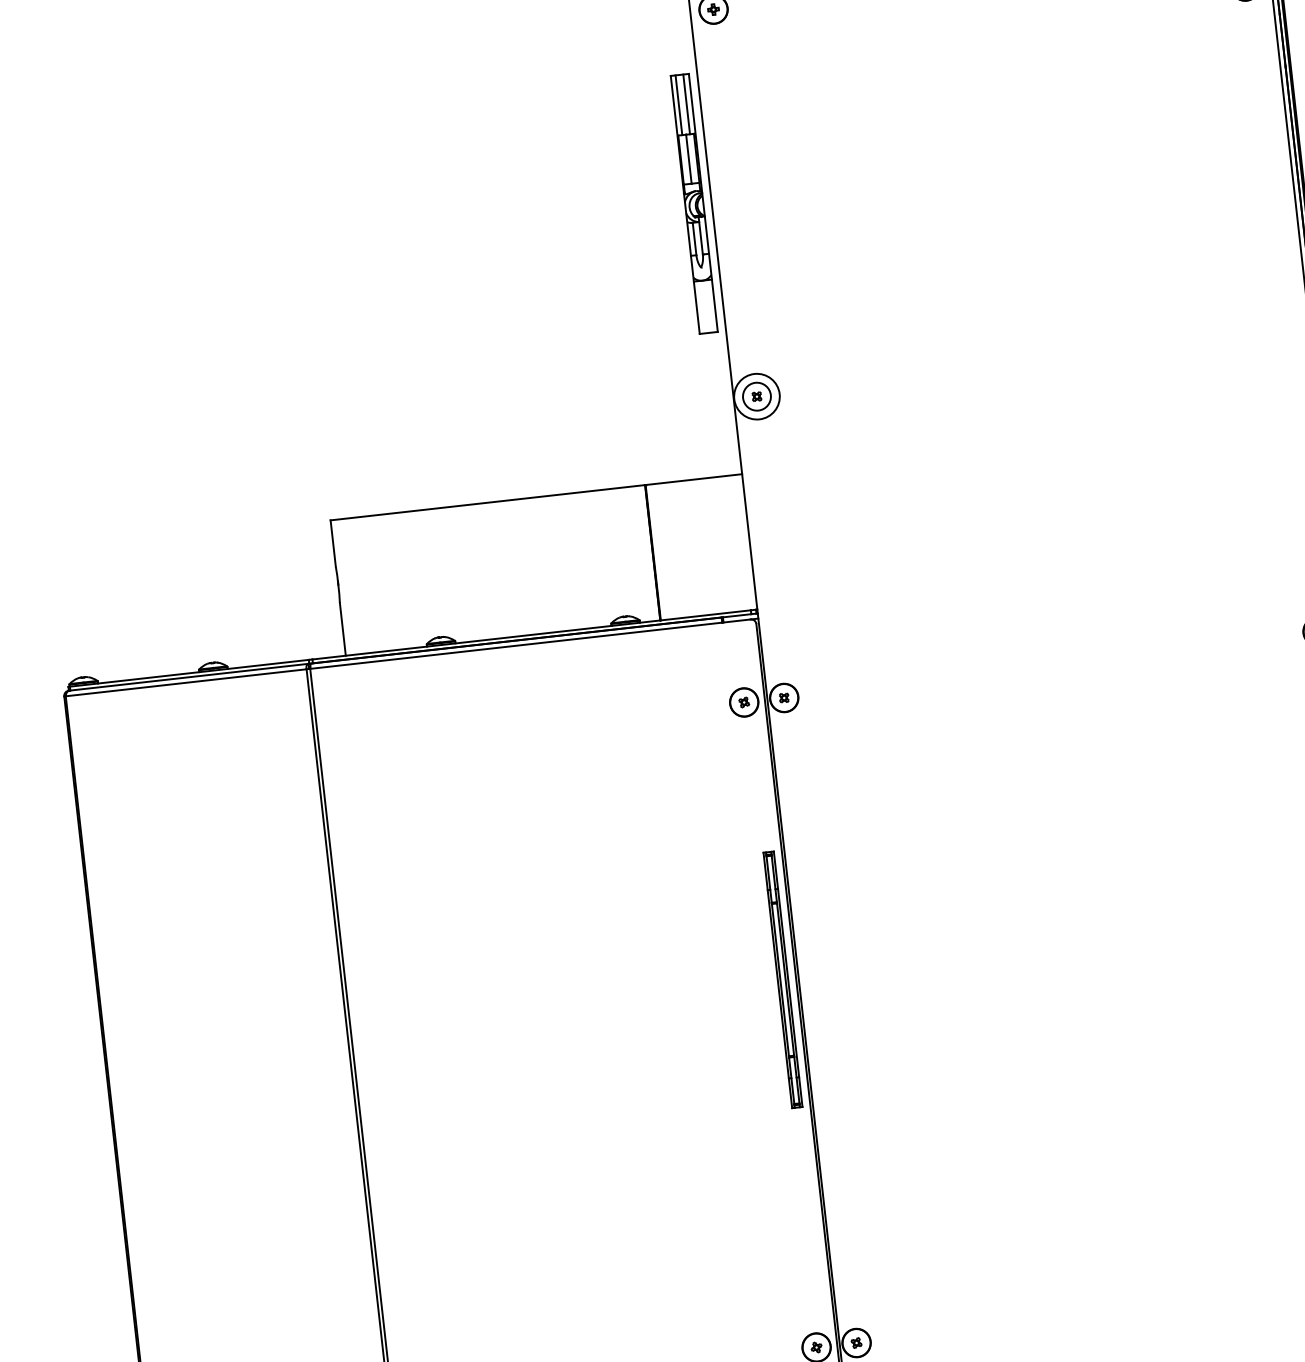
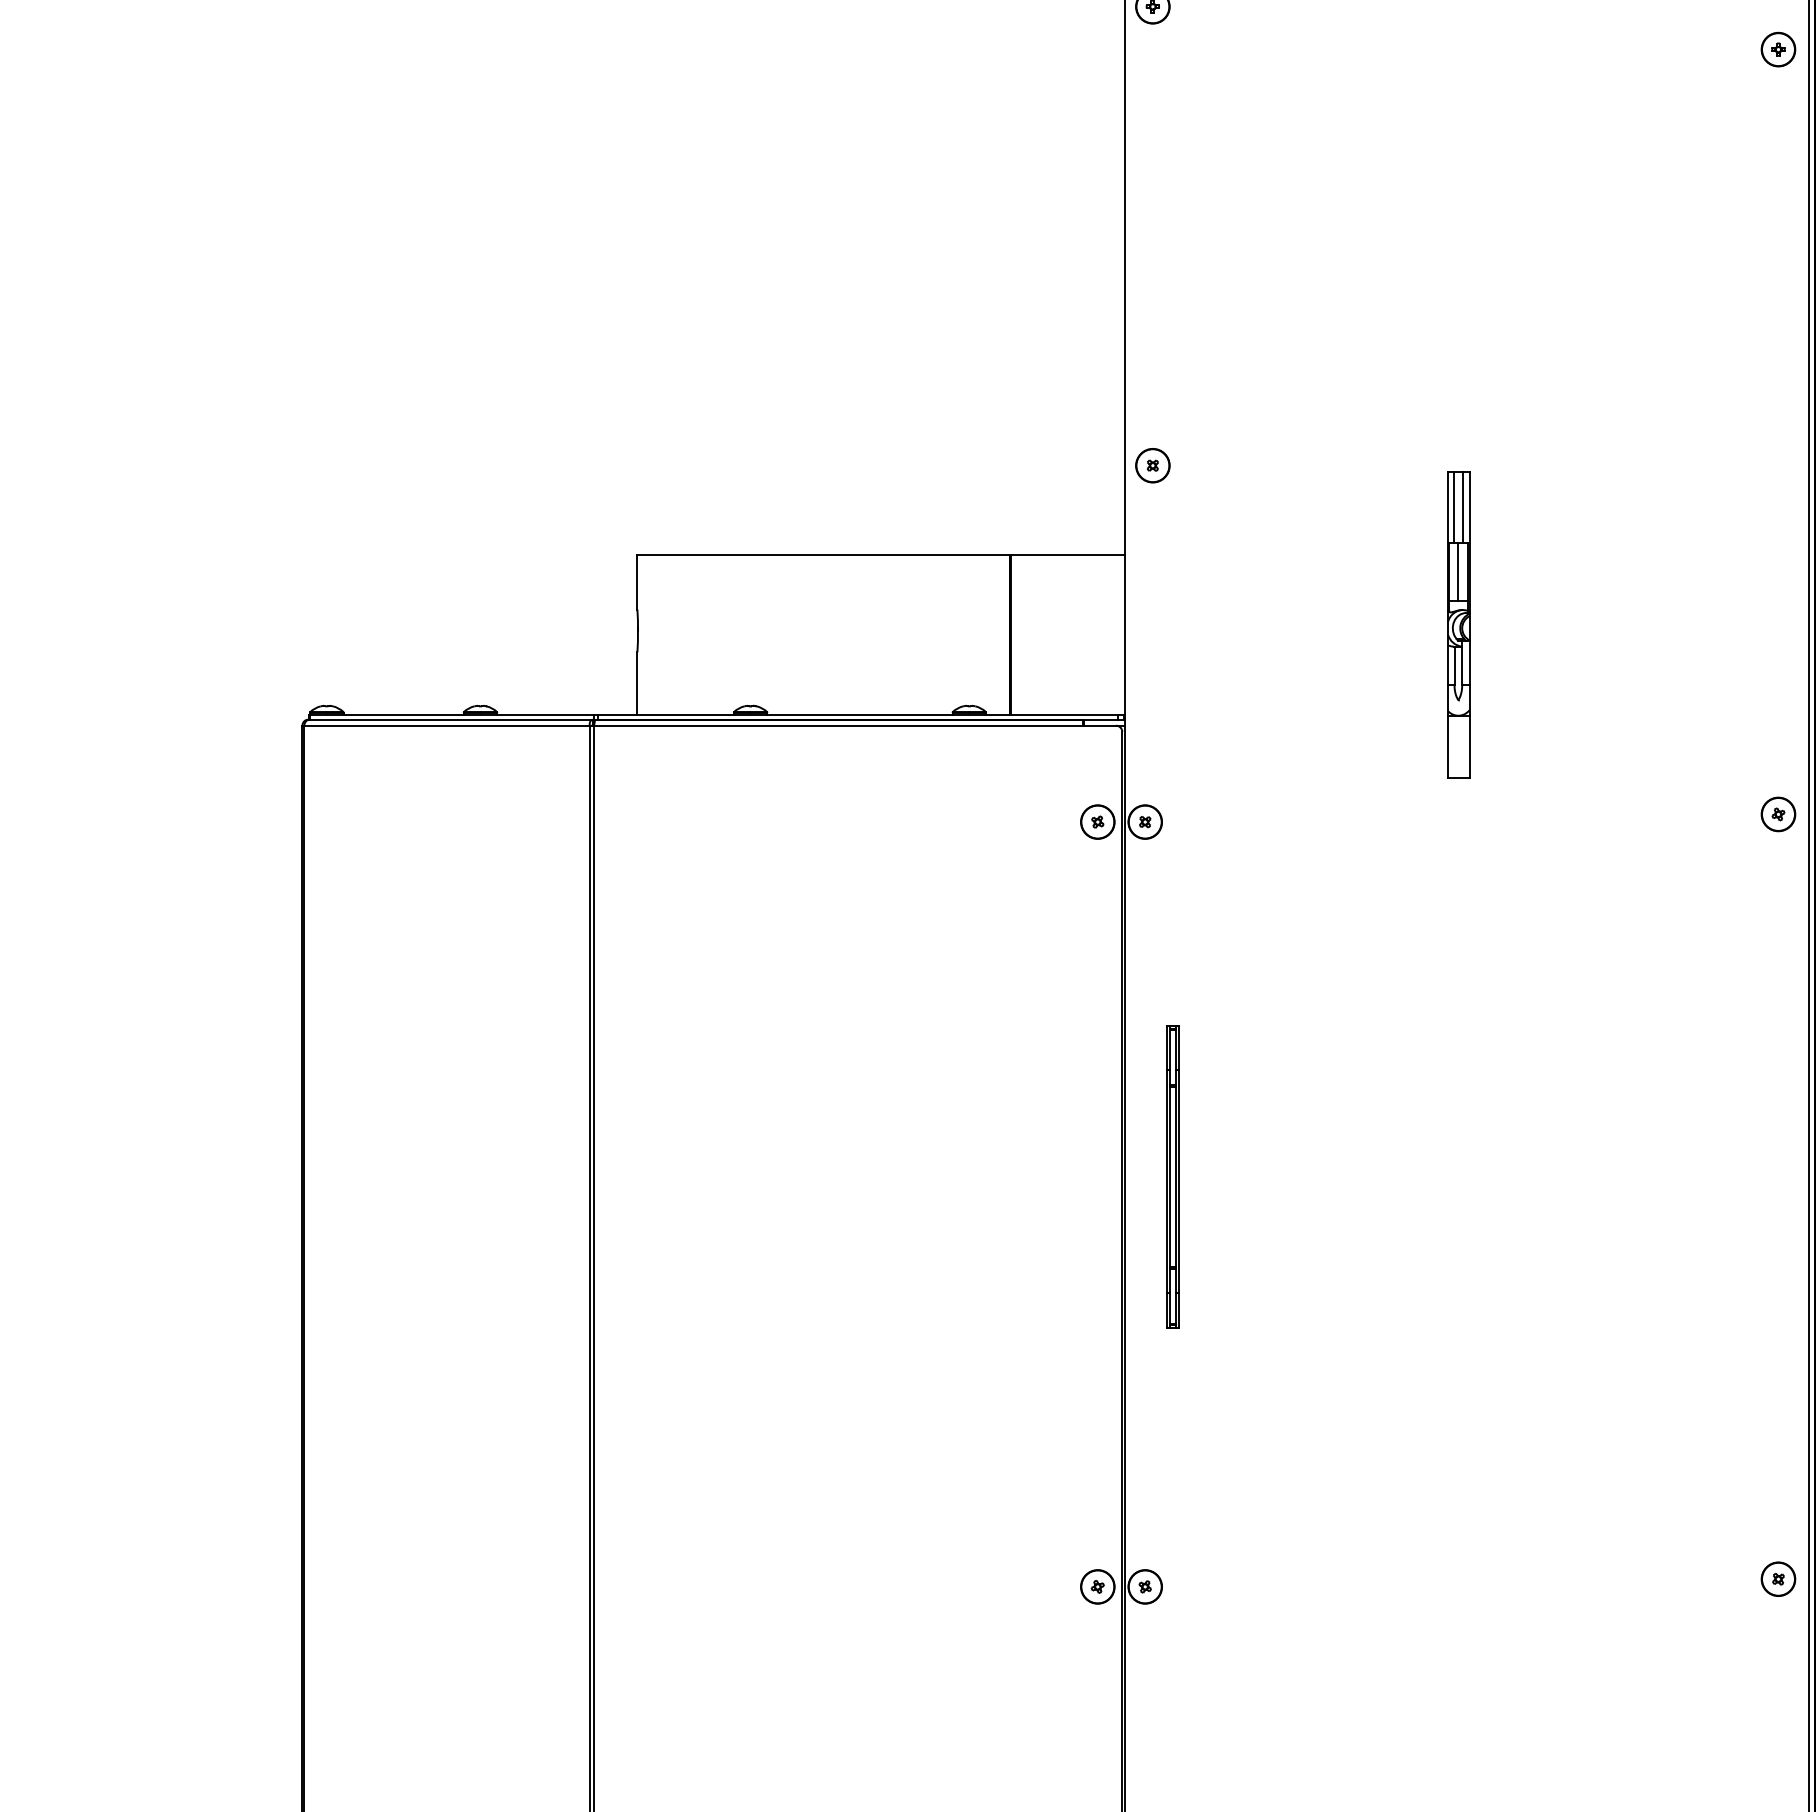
part: (694, 203) -> (1458, 624), moved
circle: (756, 396) -> (1152, 465), size x0.62
part: (782, 979) -> (1172, 1176), moved

